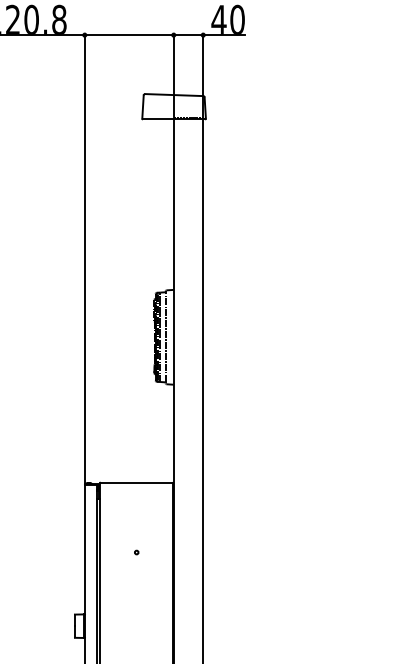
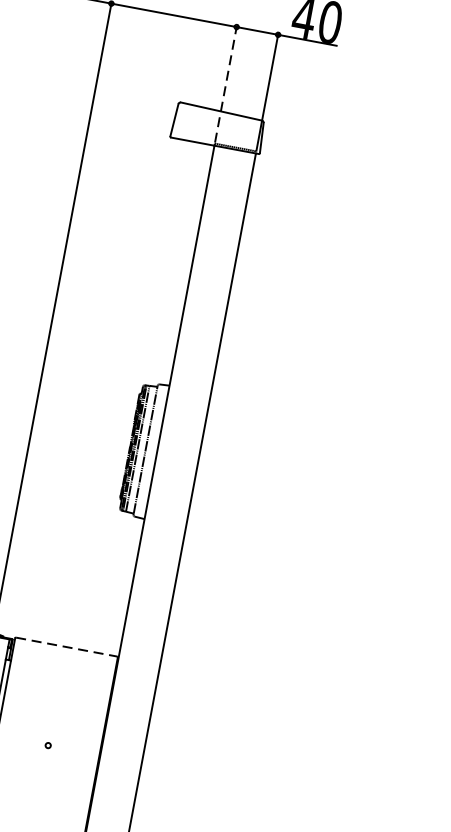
line: (173, 75) -> (225, 83), solid -> dashed
line: (136, 482) -> (66, 646), solid -> dashed

